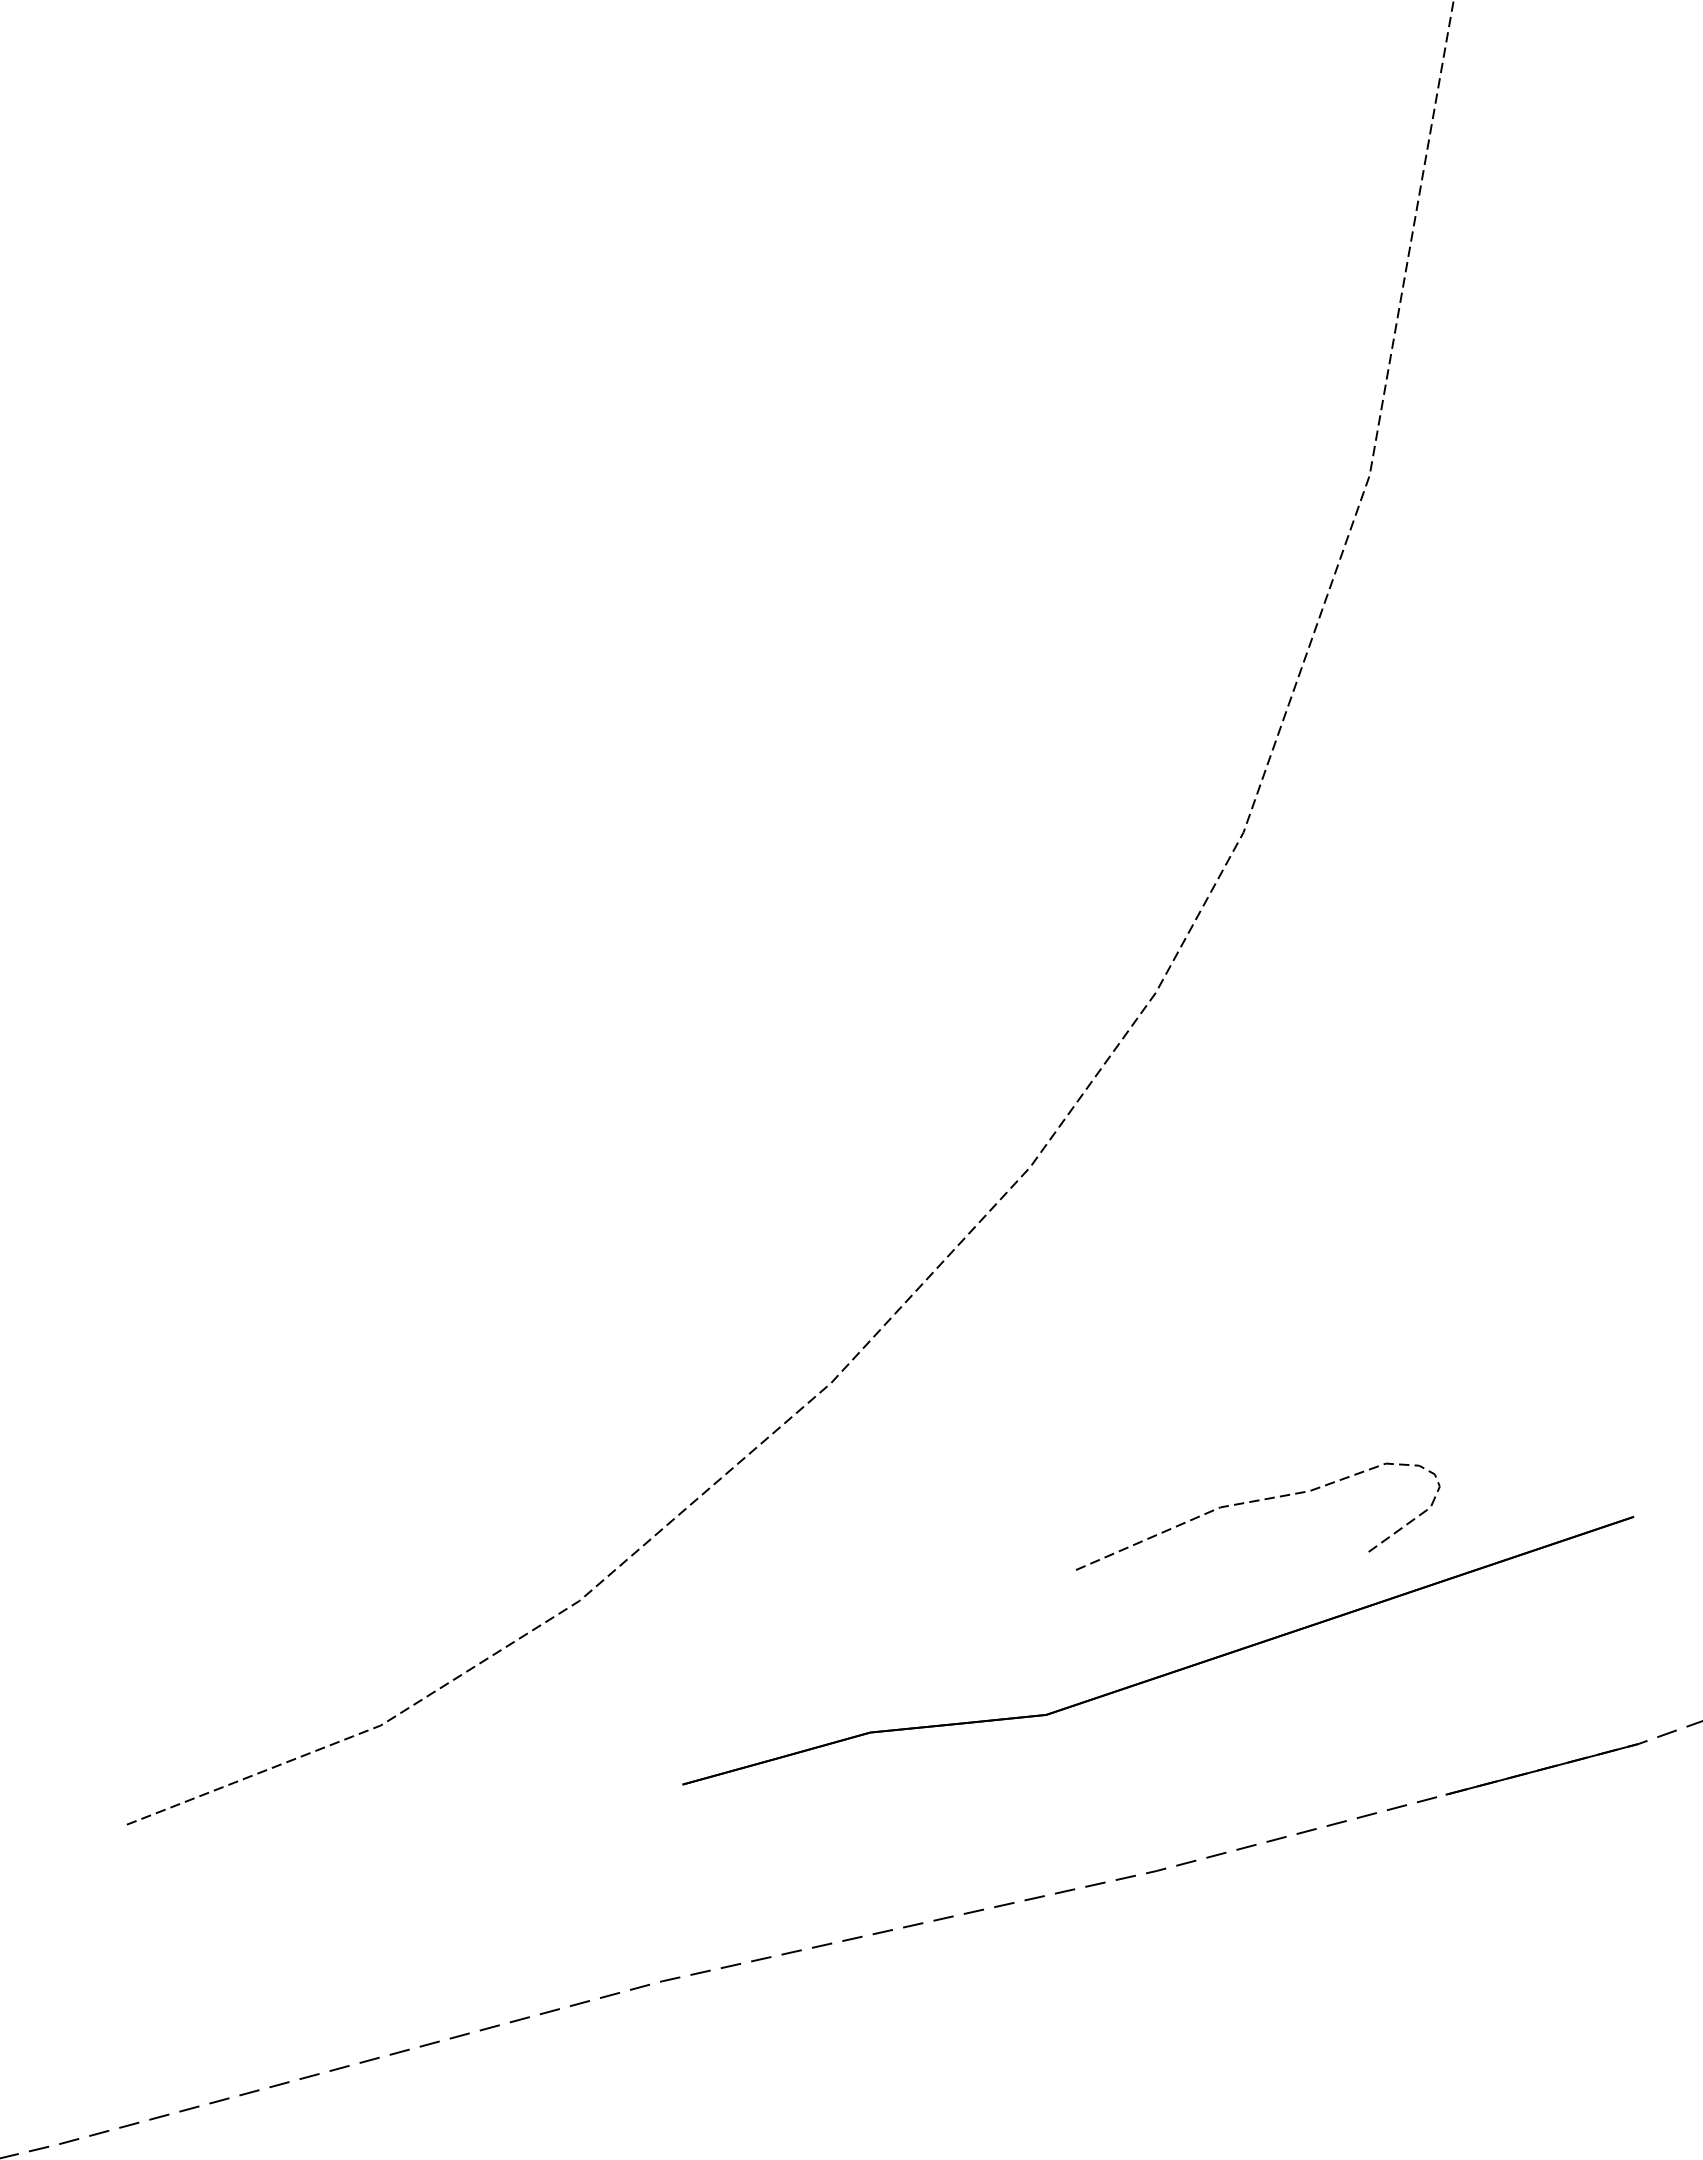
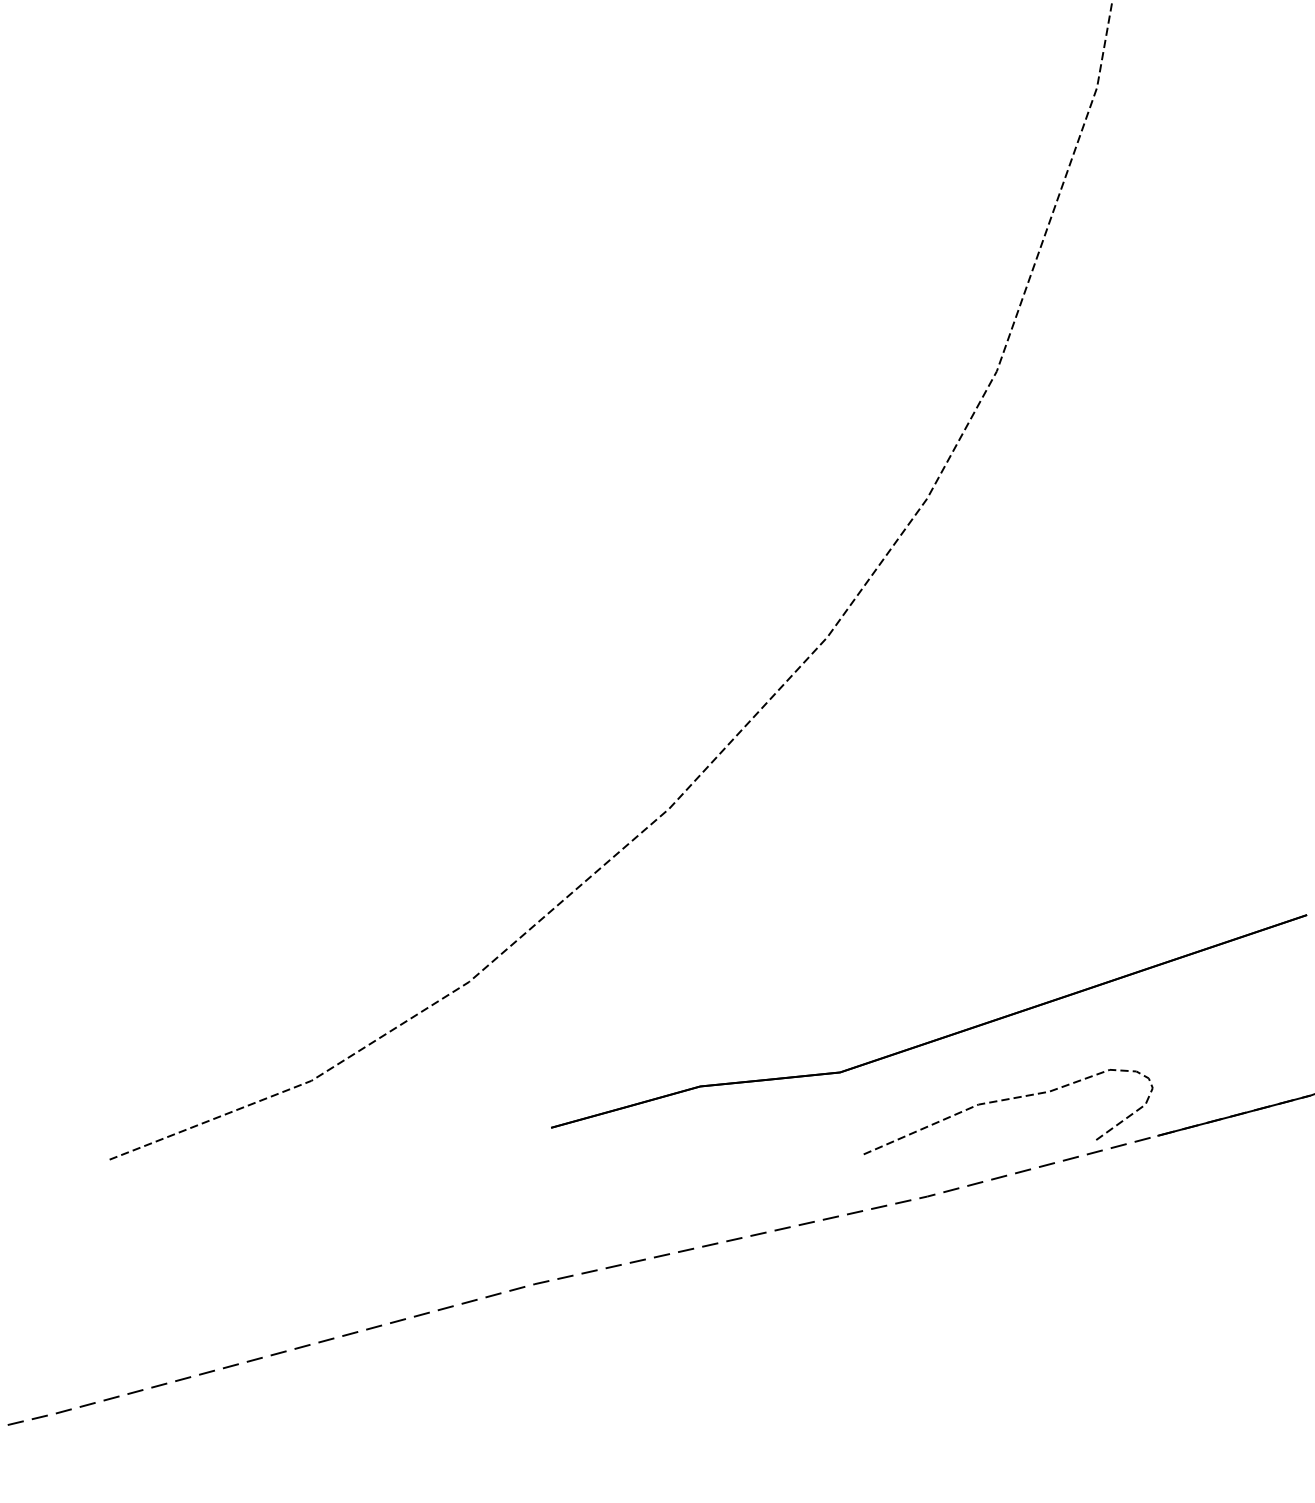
curve: (1254, 1502) -> (1005, 1100), moved

